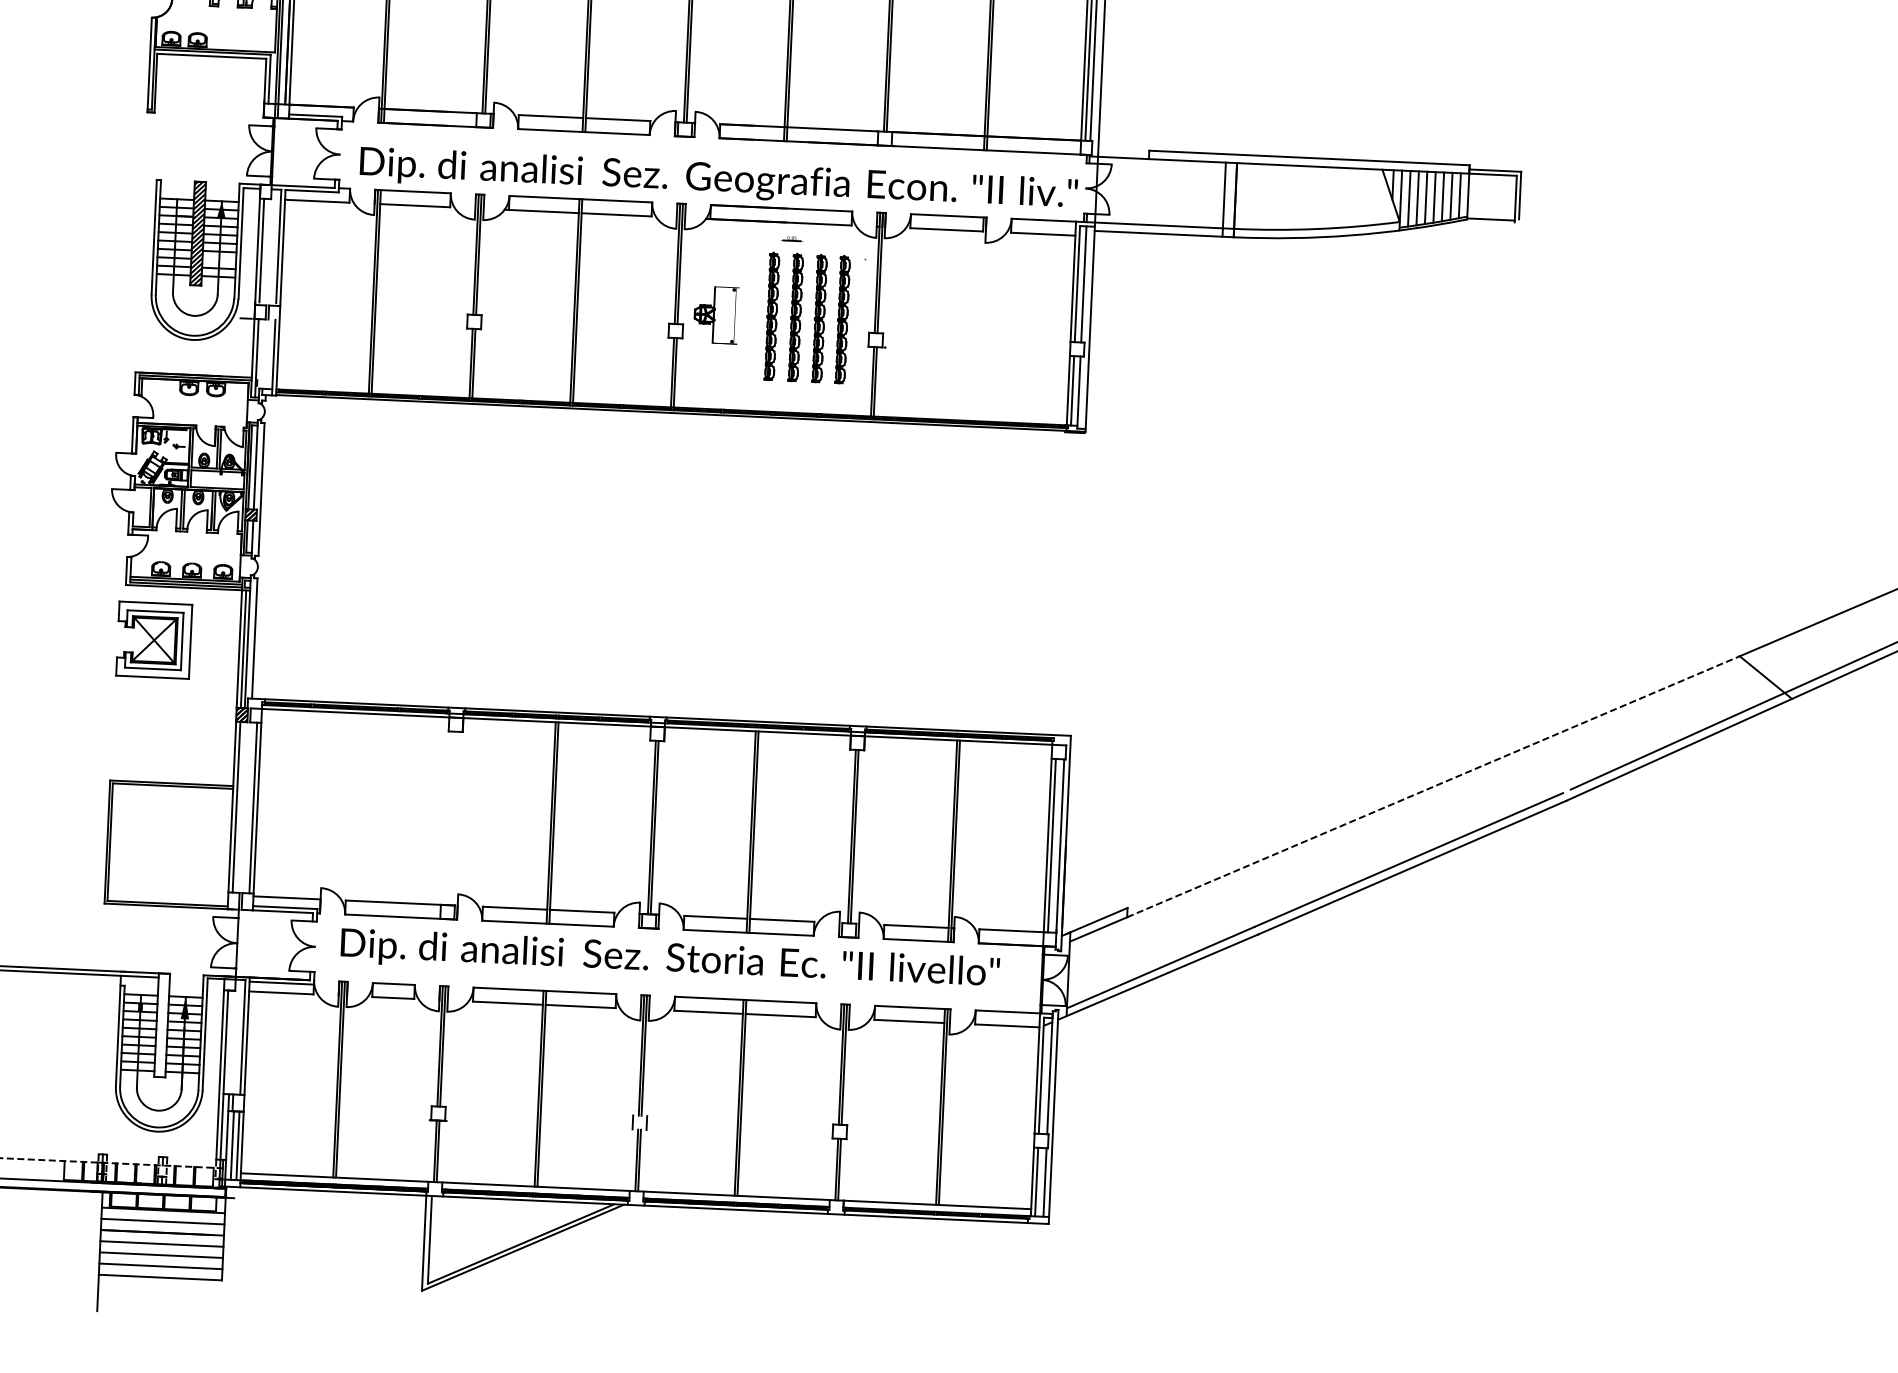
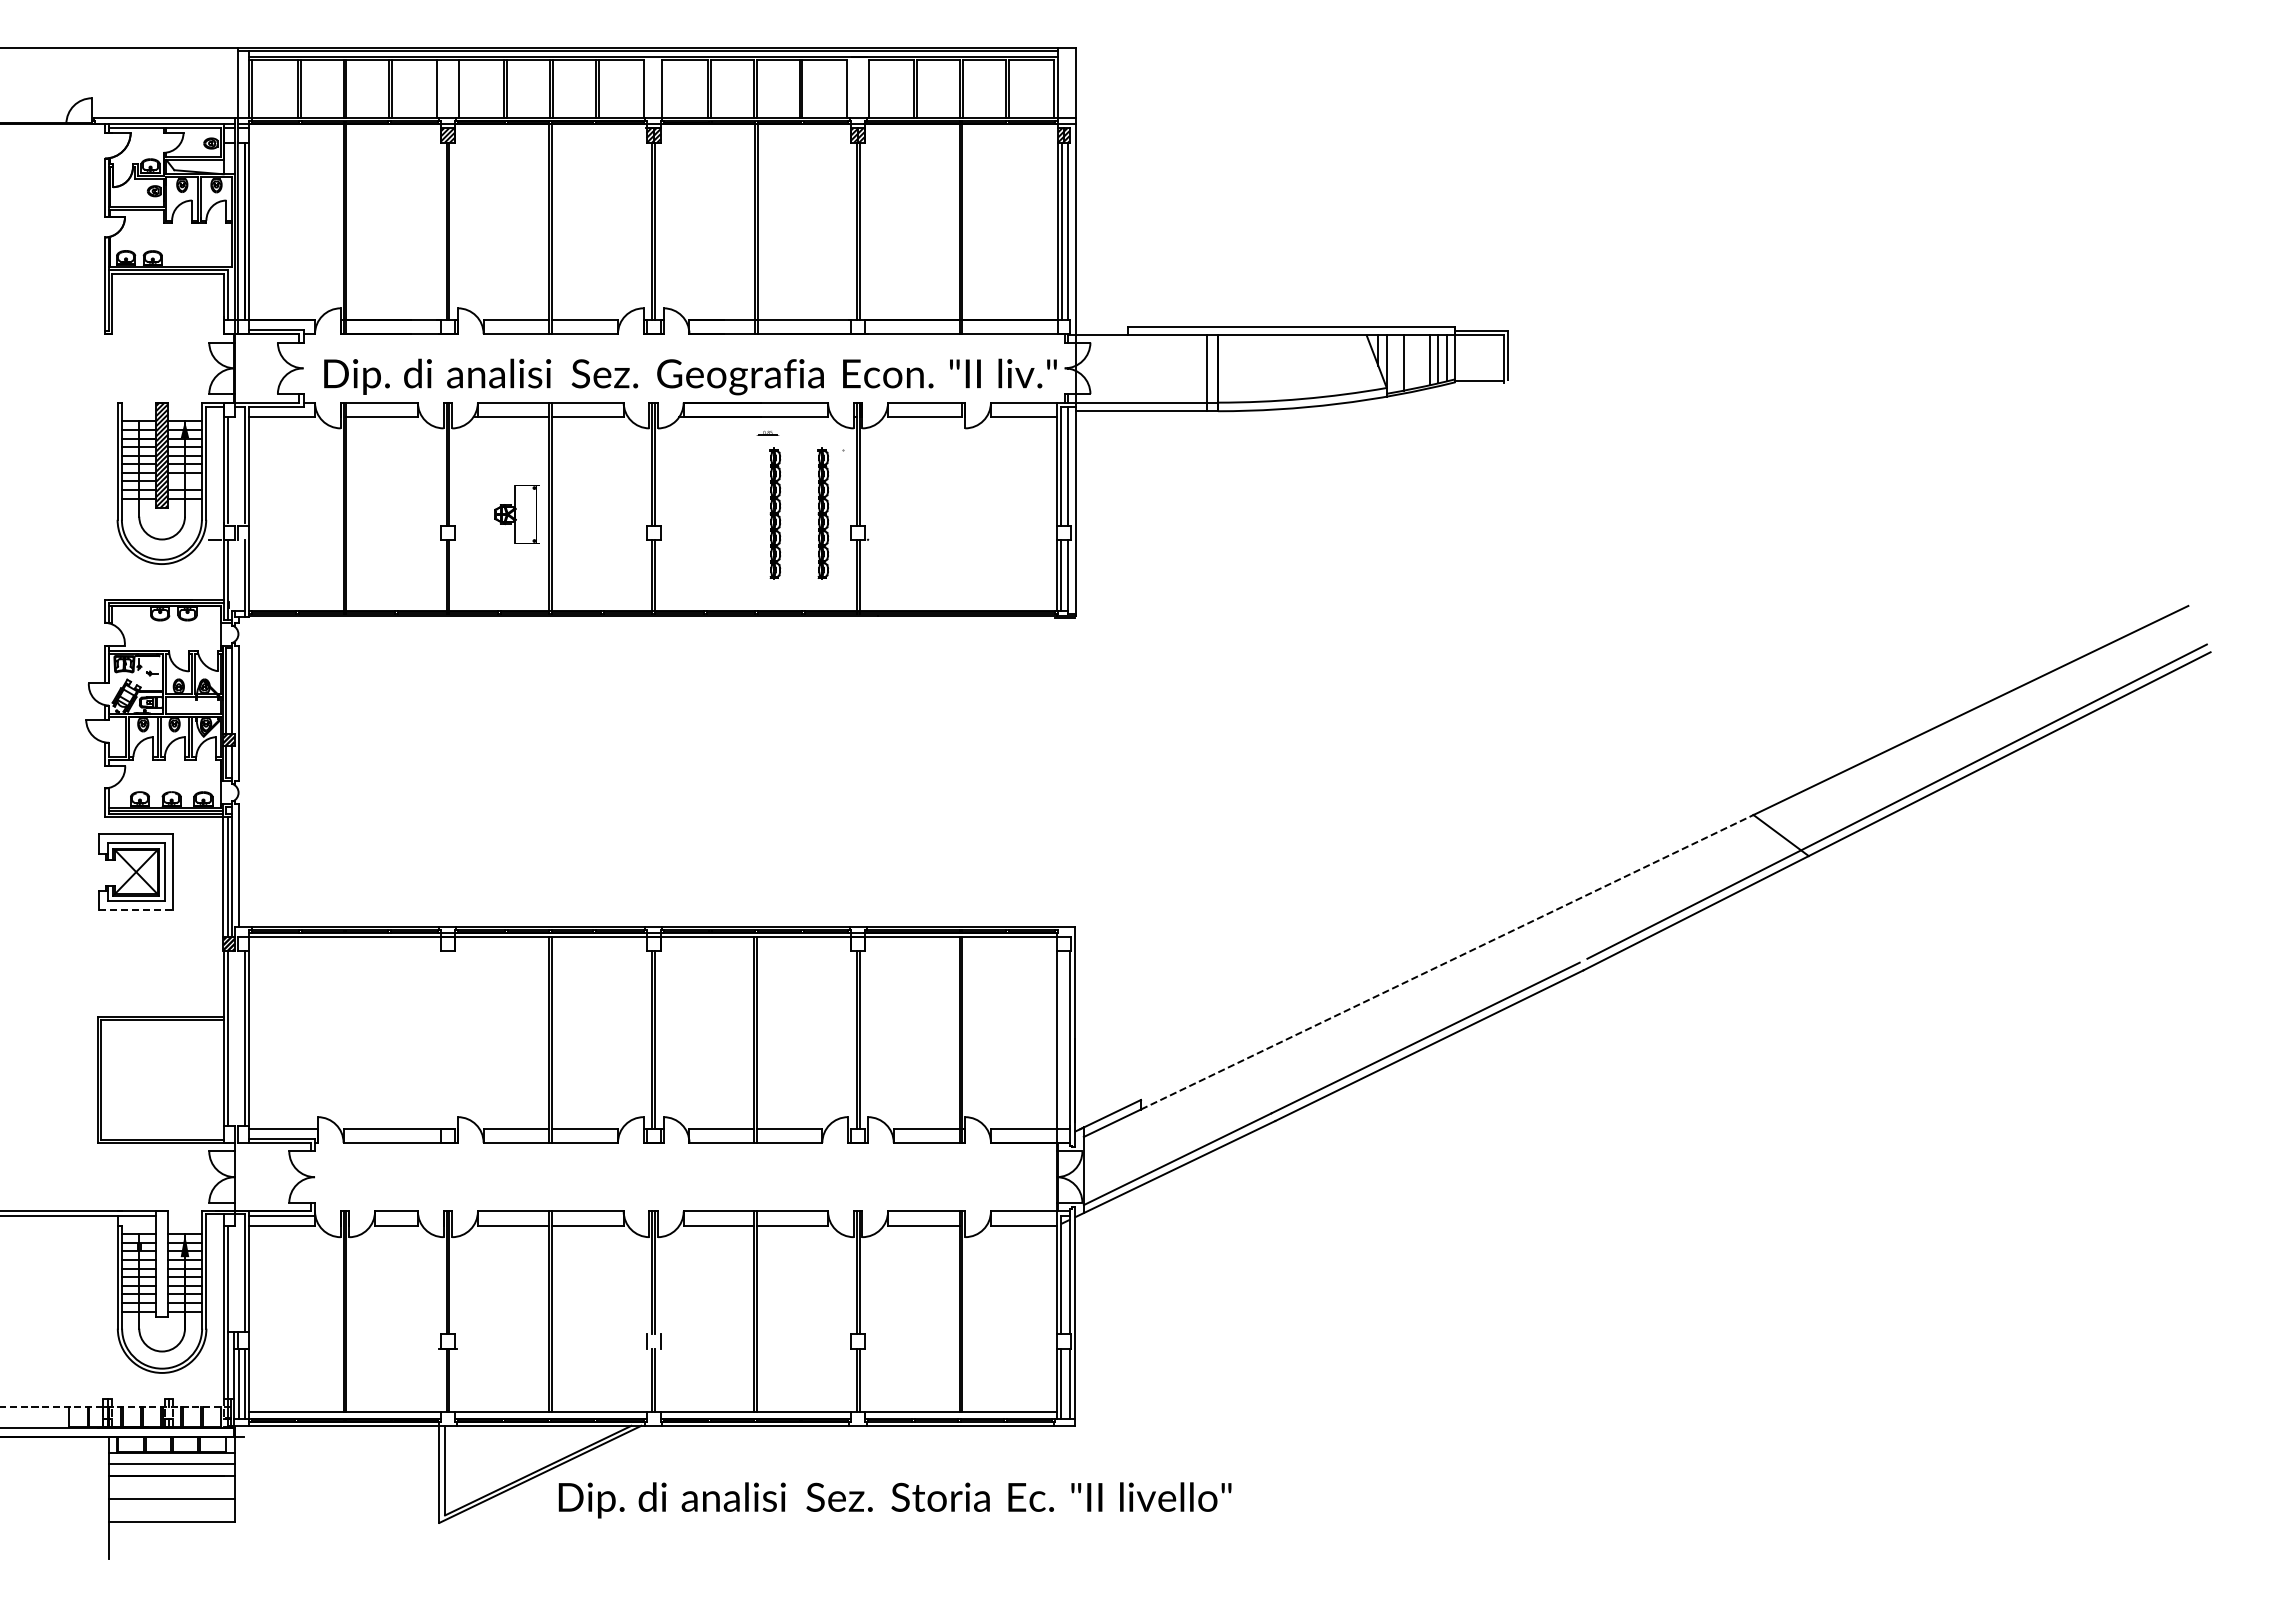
line: (1426, 197) -> (1412, 361), removed
line: (1434, 197) -> (1421, 361), removed
line: (1409, 198) -> (1395, 363), removed
part: (715, 315) -> (516, 514), moved
part: (771, 316) -> (750, 513), removed
part: (819, 318) -> (799, 513), removed
line: (152, 676) -> (136, 909), solid -> dashed
line: (1051, 845) -> (1060, 1039), removed
text: (669, 960) -> (894, 1500), moved
line: (161, 1244) -> (171, 1487), removed
line: (160, 1266) -> (171, 1510), removed

